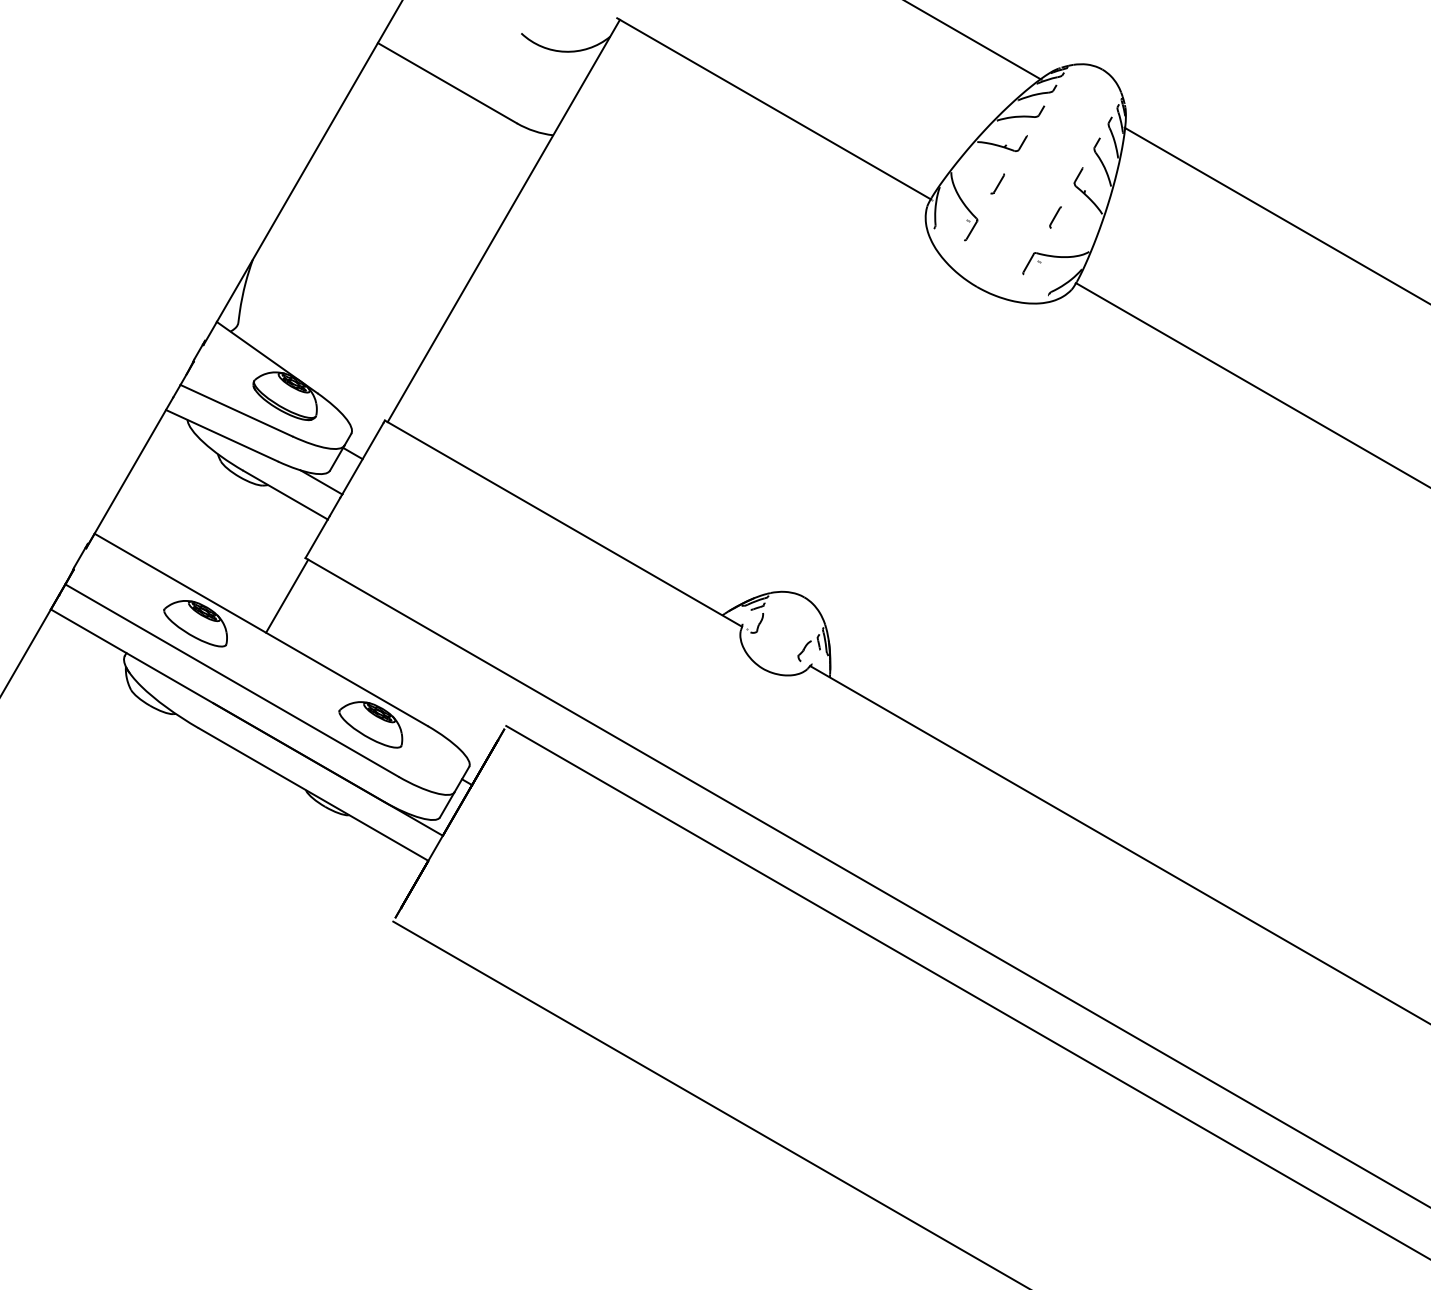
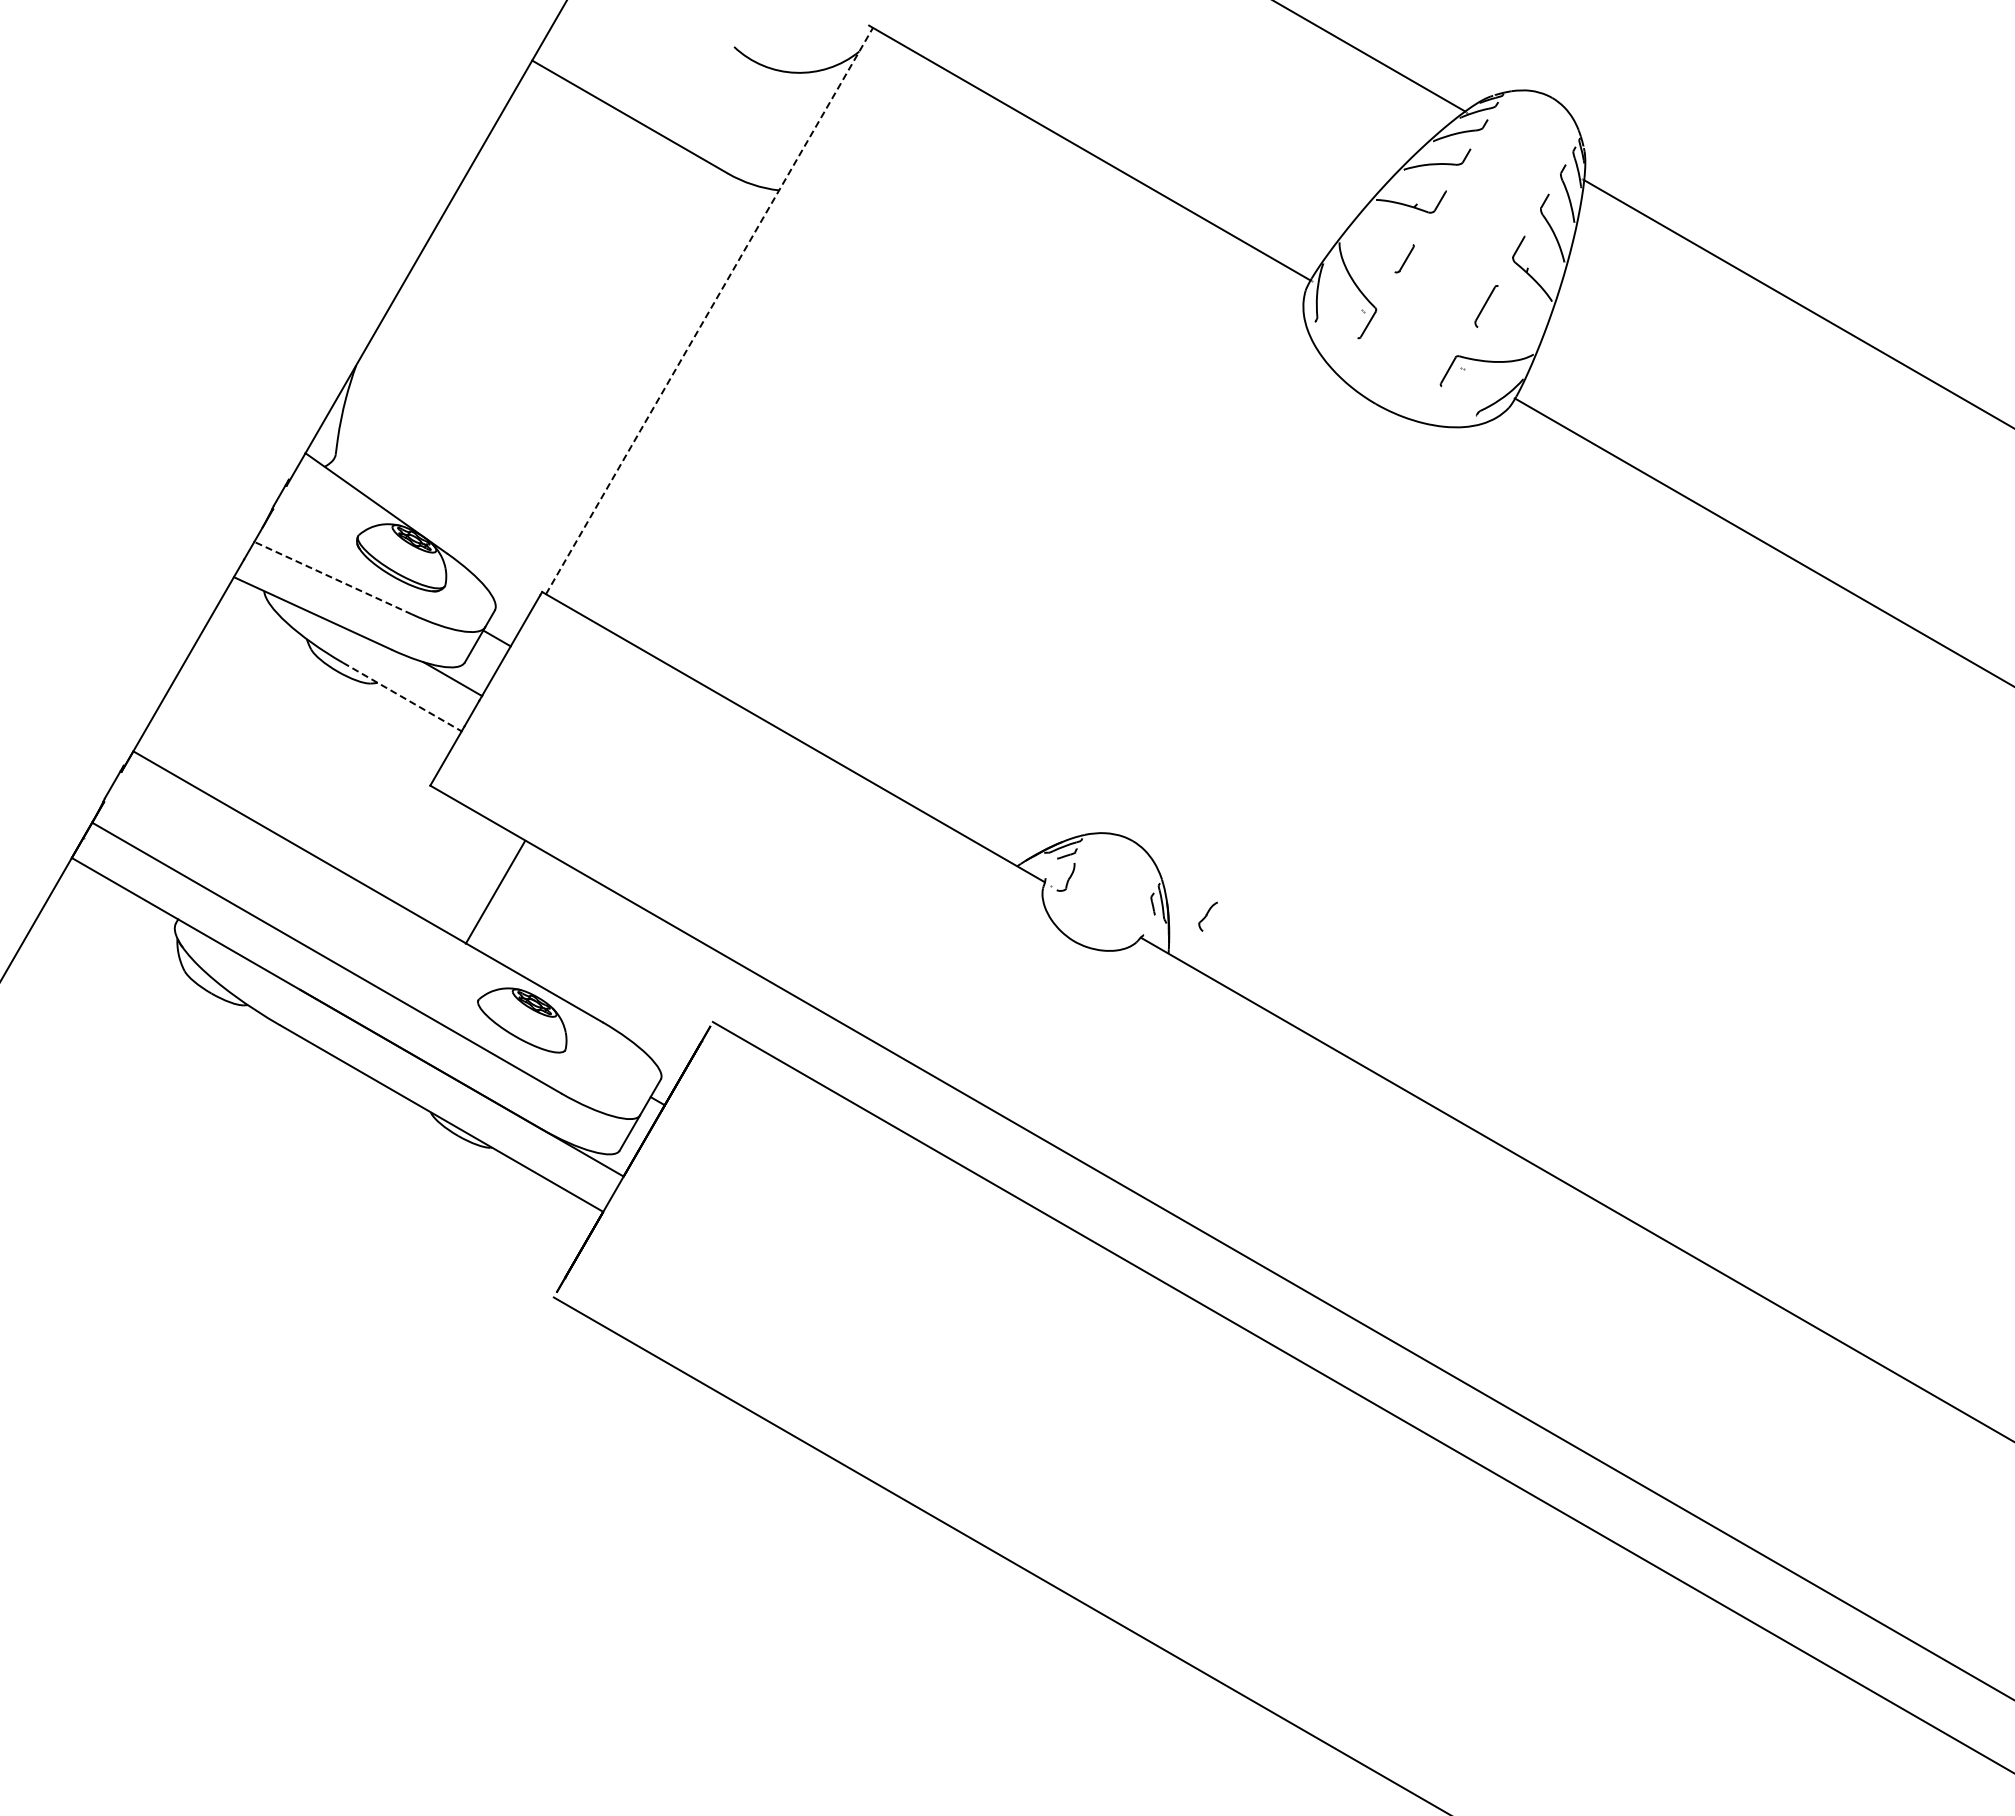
part: (1055, 217) -> (1486, 306), size x1.4
line: (503, 220) -> (709, 310), solid -> dashed
line: (236, 410) -> (333, 578), solid -> dashed
line: (285, 495) -> (402, 697), solid -> dashed
line: (287, 595) -> (495, 891), moved
part: (195, 624) -> (275, 878), removed
part: (804, 651) -> (1207, 916), moved

